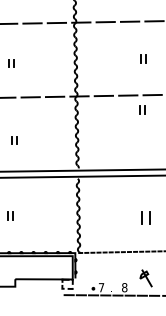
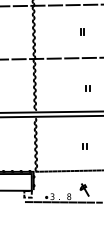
part: (142, 109) -> (87, 87), moved
part: (146, 218) -> (84, 146), size x0.62
text: (101, 287) -> (52, 196), 7 -> 3

